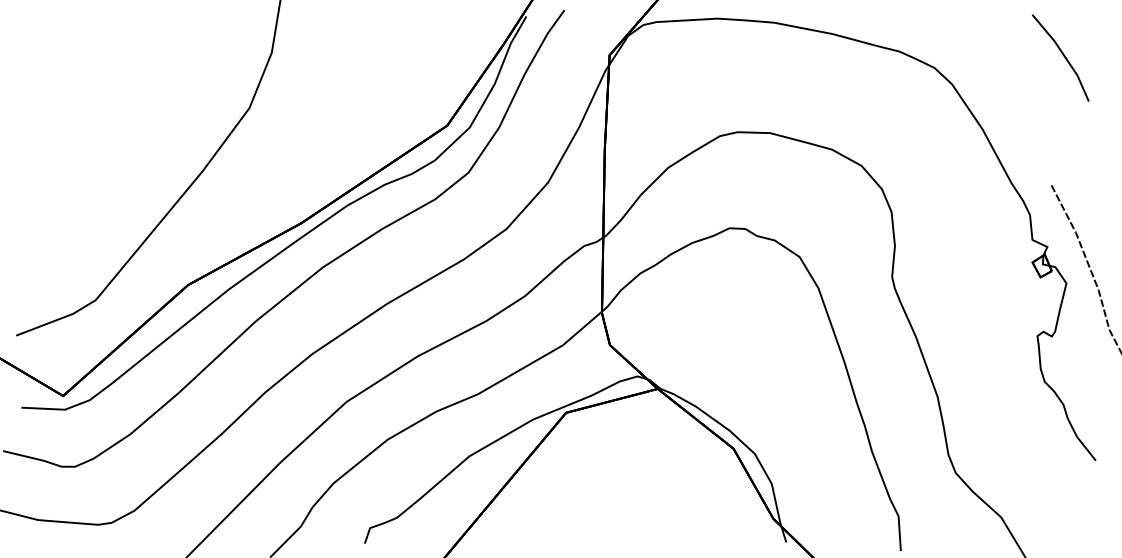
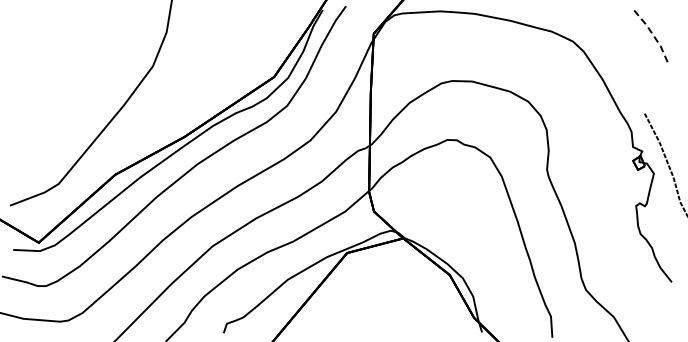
line: (1064, 56) -> (652, 34), solid -> dashed

